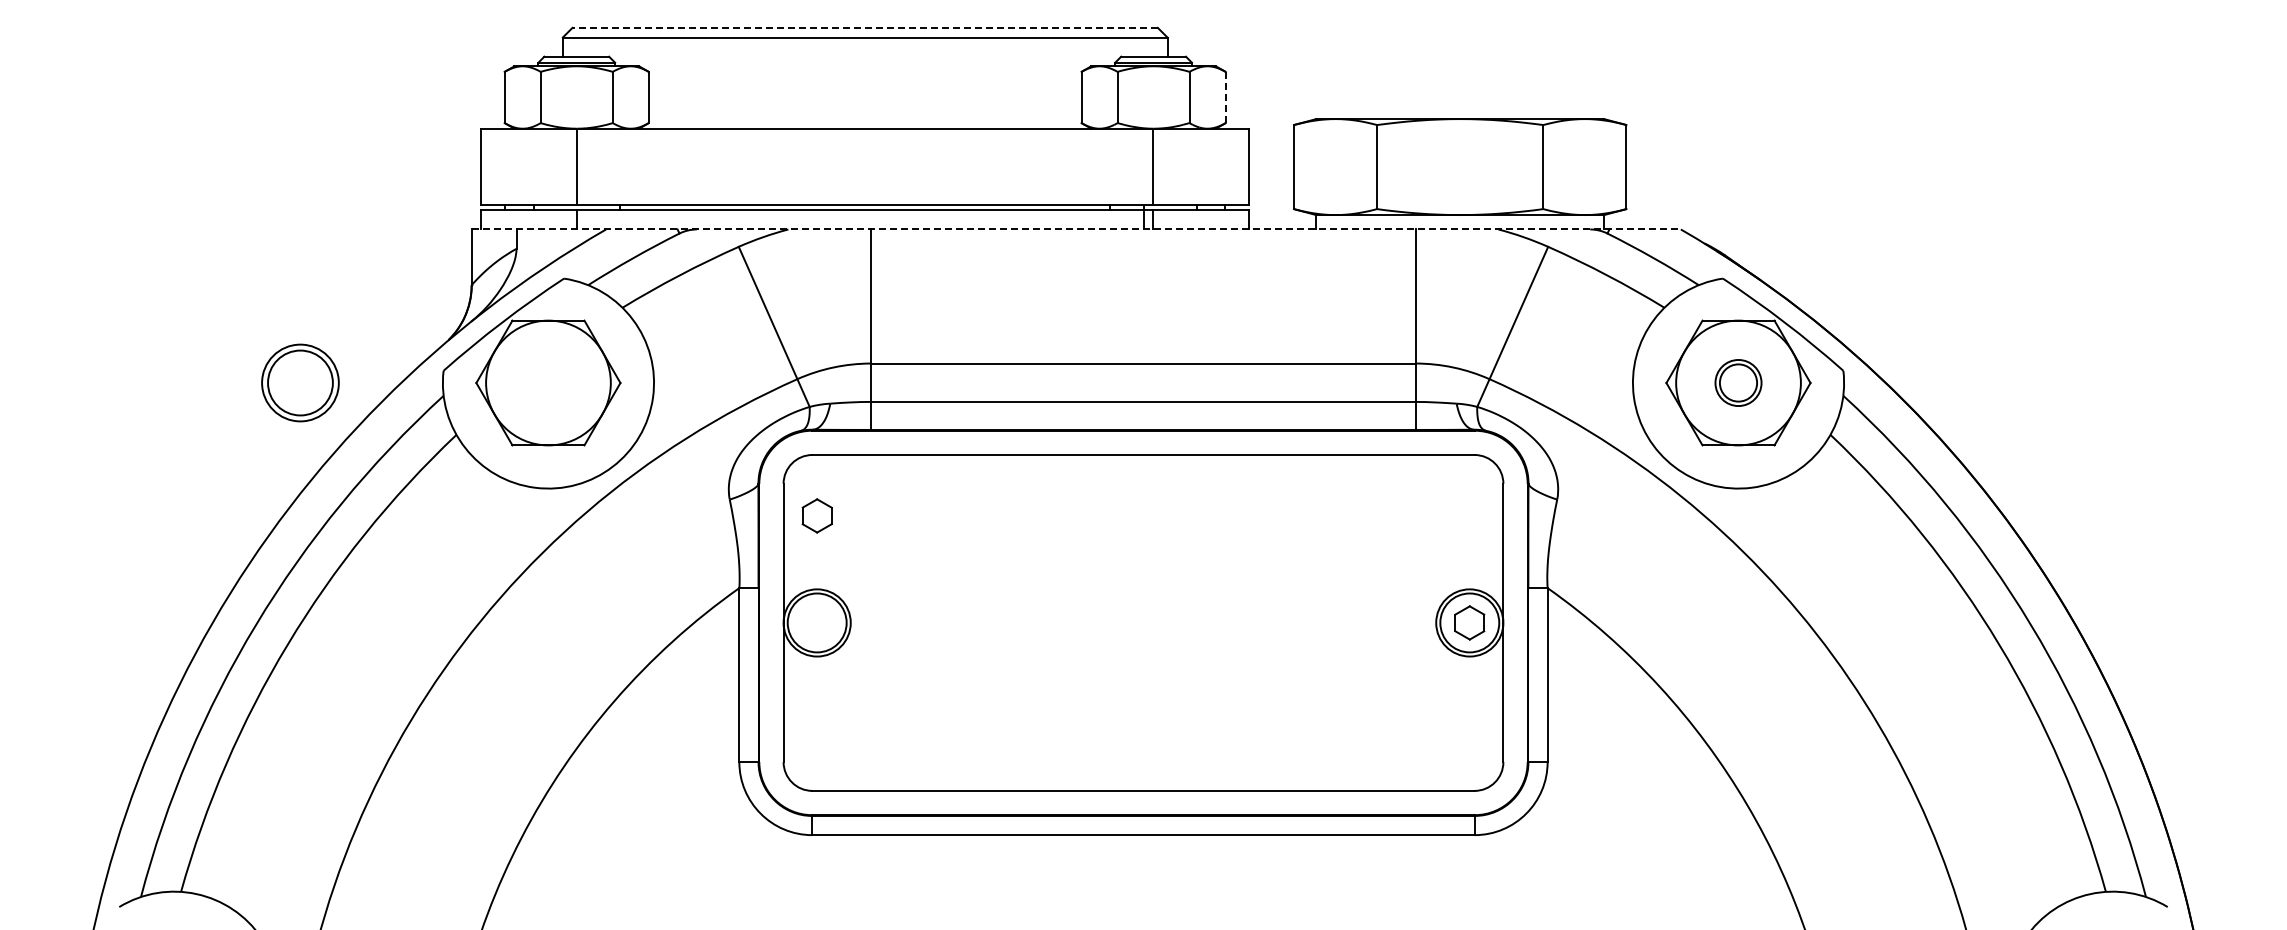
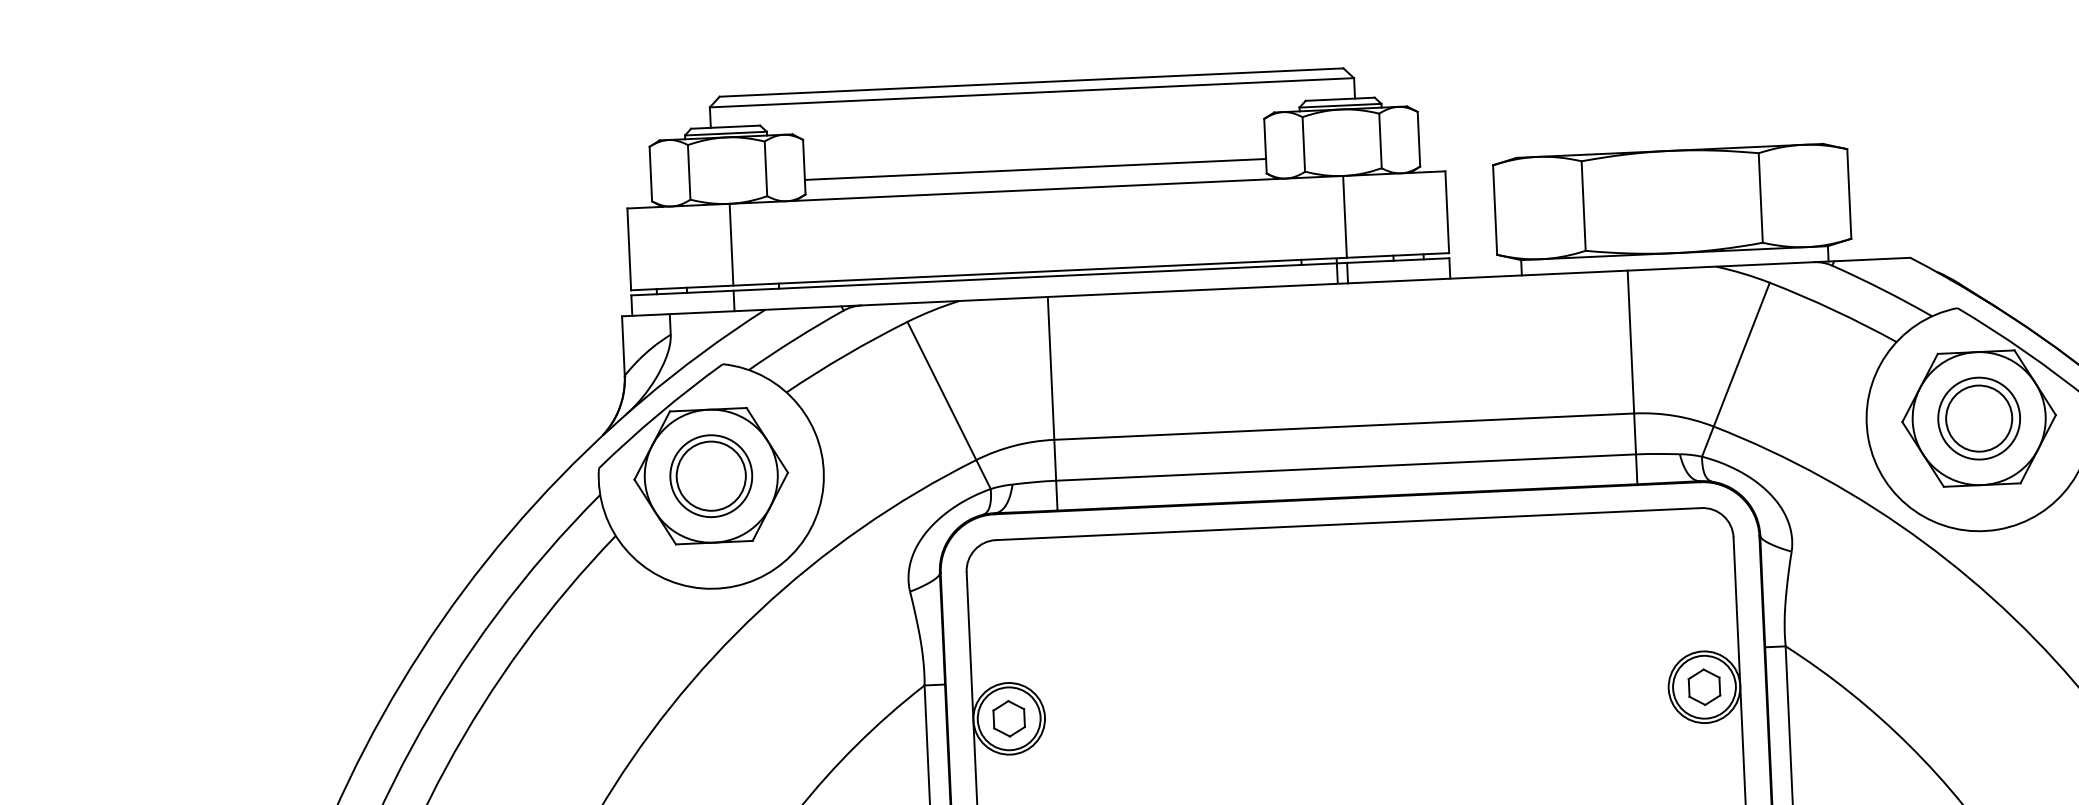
line: (865, 27) -> (1031, 82), dashed -> solid
line: (1225, 97) -> (1418, 139), dashed -> solid
line: (864, 109) -> (1034, 169), added
line: (1076, 229) -> (1266, 287), dashed -> solid
part: (300, 382) -> (711, 475), moved
part: (1738, 382) -> (1979, 418), size x1.67
part: (816, 515) -> (1008, 718), moved

